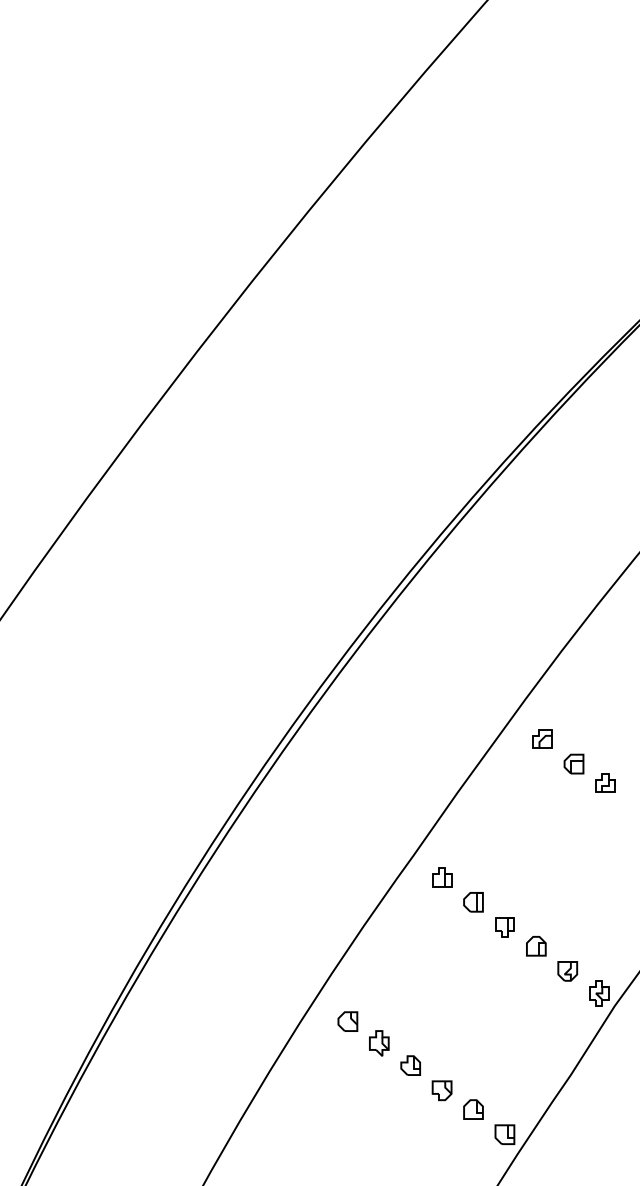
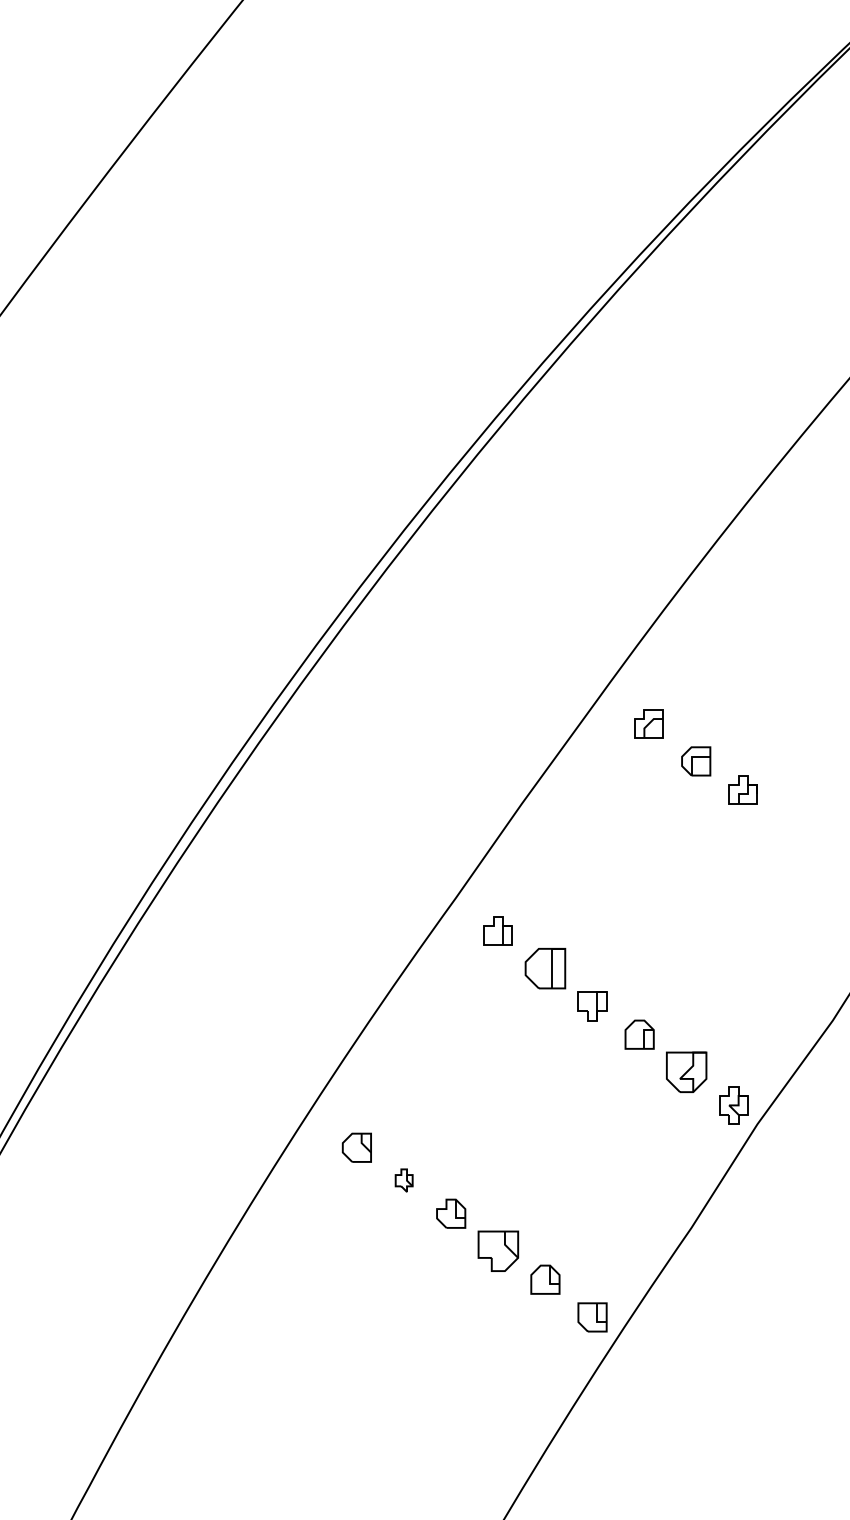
part: (473, 902) -> (545, 969), size x1.4
part: (567, 971) -> (686, 1072), size x1.4
part: (379, 1043) -> (404, 1180), size x0.6
part: (441, 1090) -> (497, 1251), size x1.4

